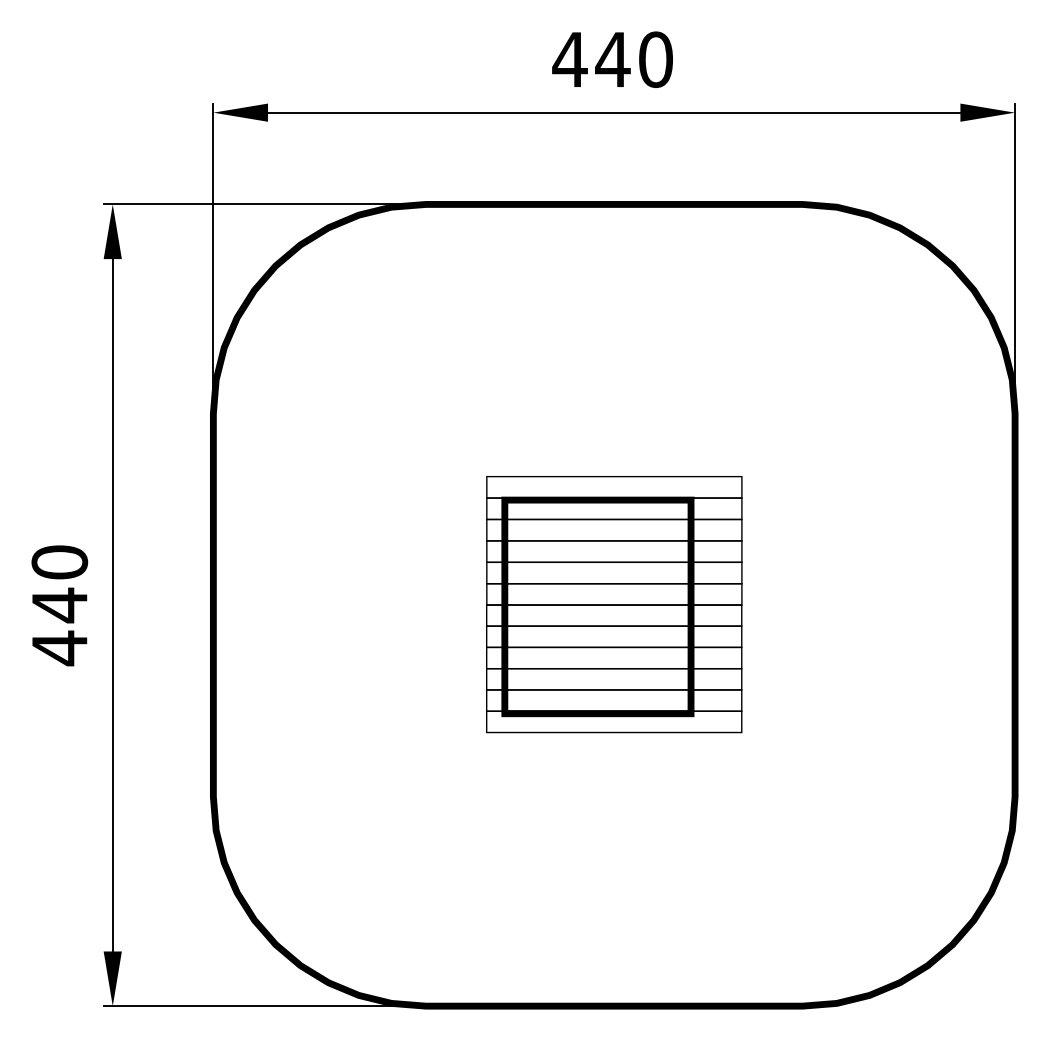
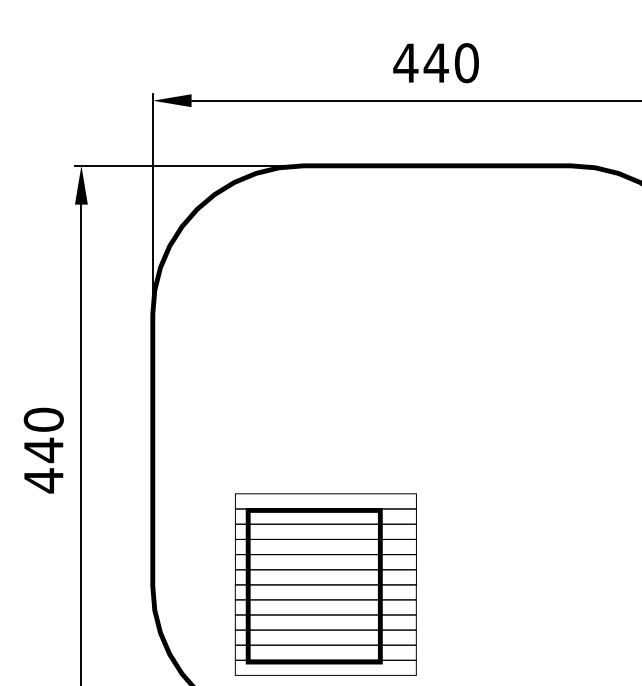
part: (614, 604) -> (326, 584), moved

